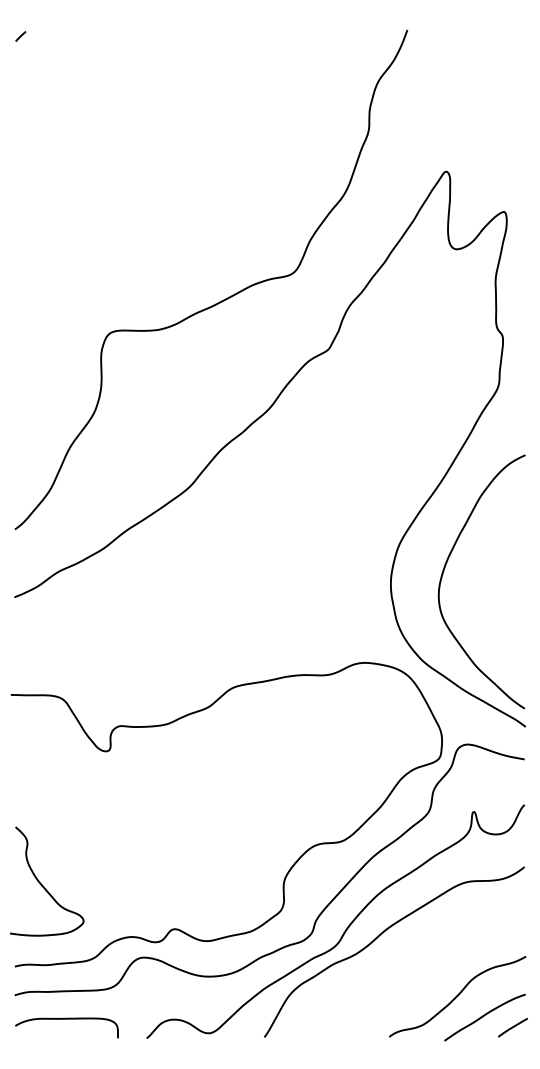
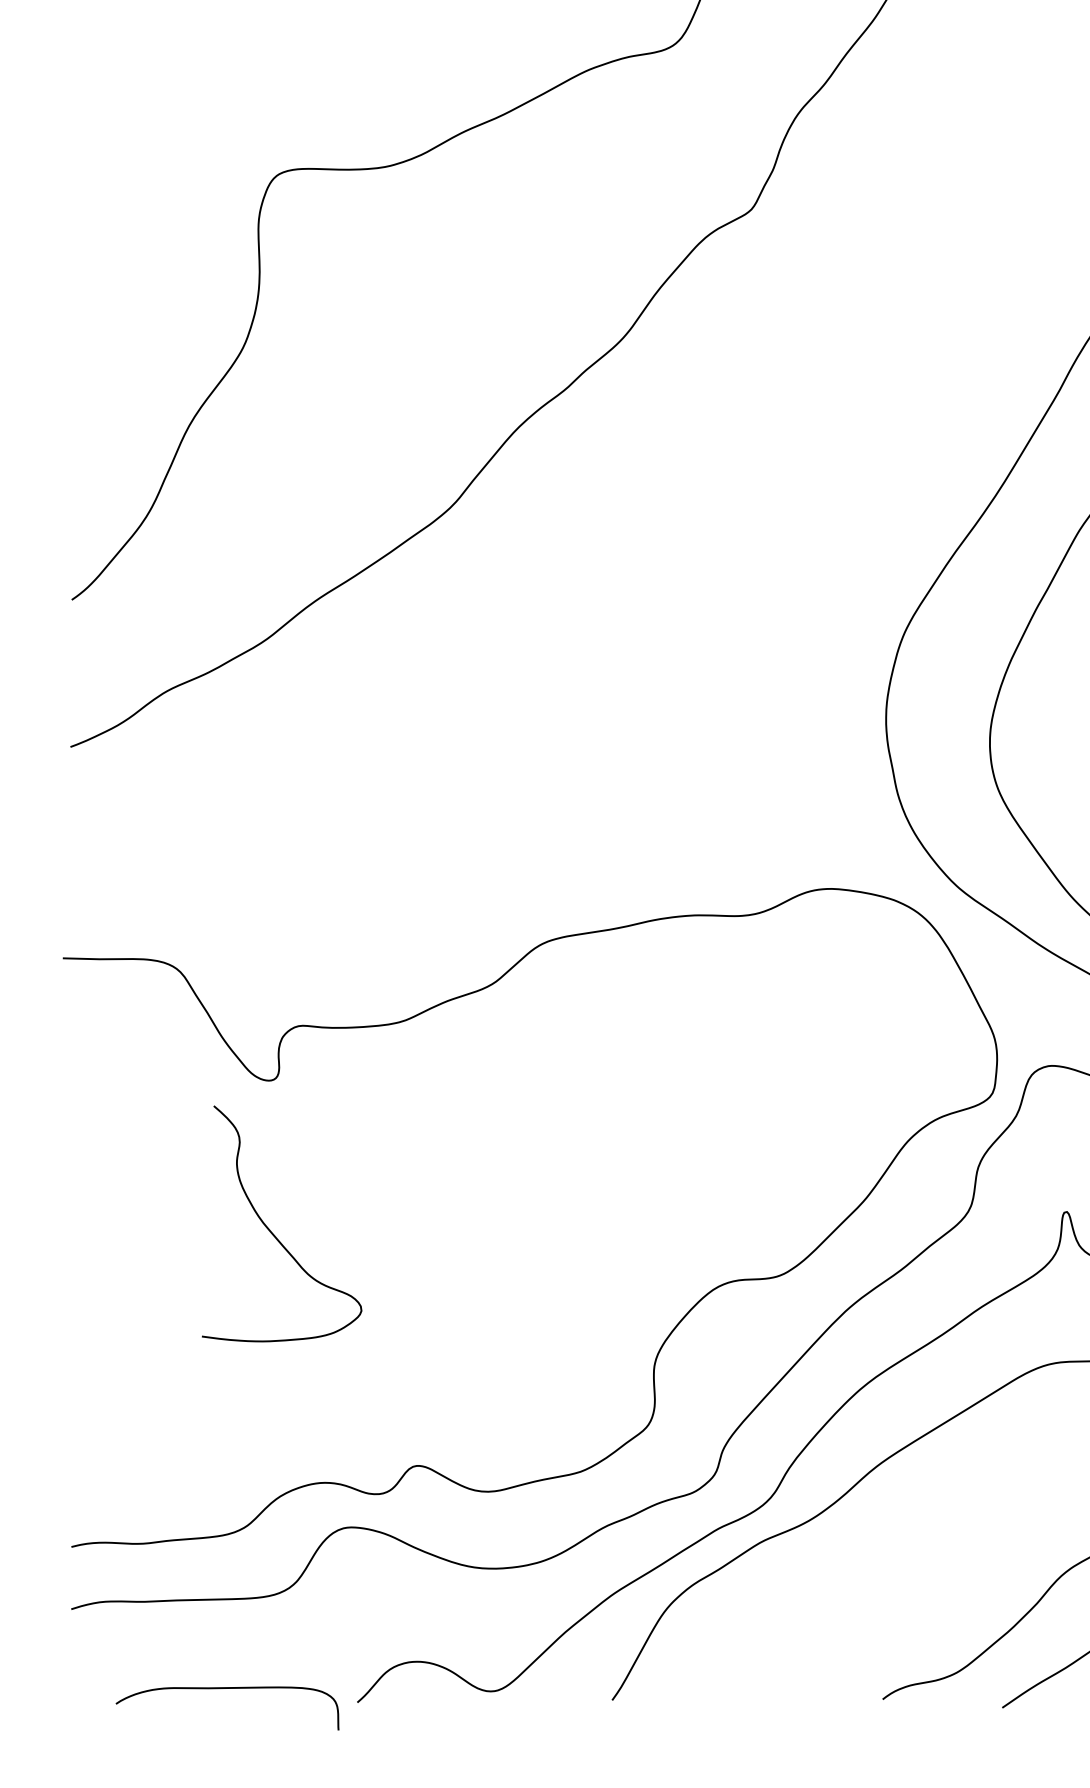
curve: (43, 885) -> (274, 1232), moved
curve: (66, 1019) -> (226, 1689), moved

